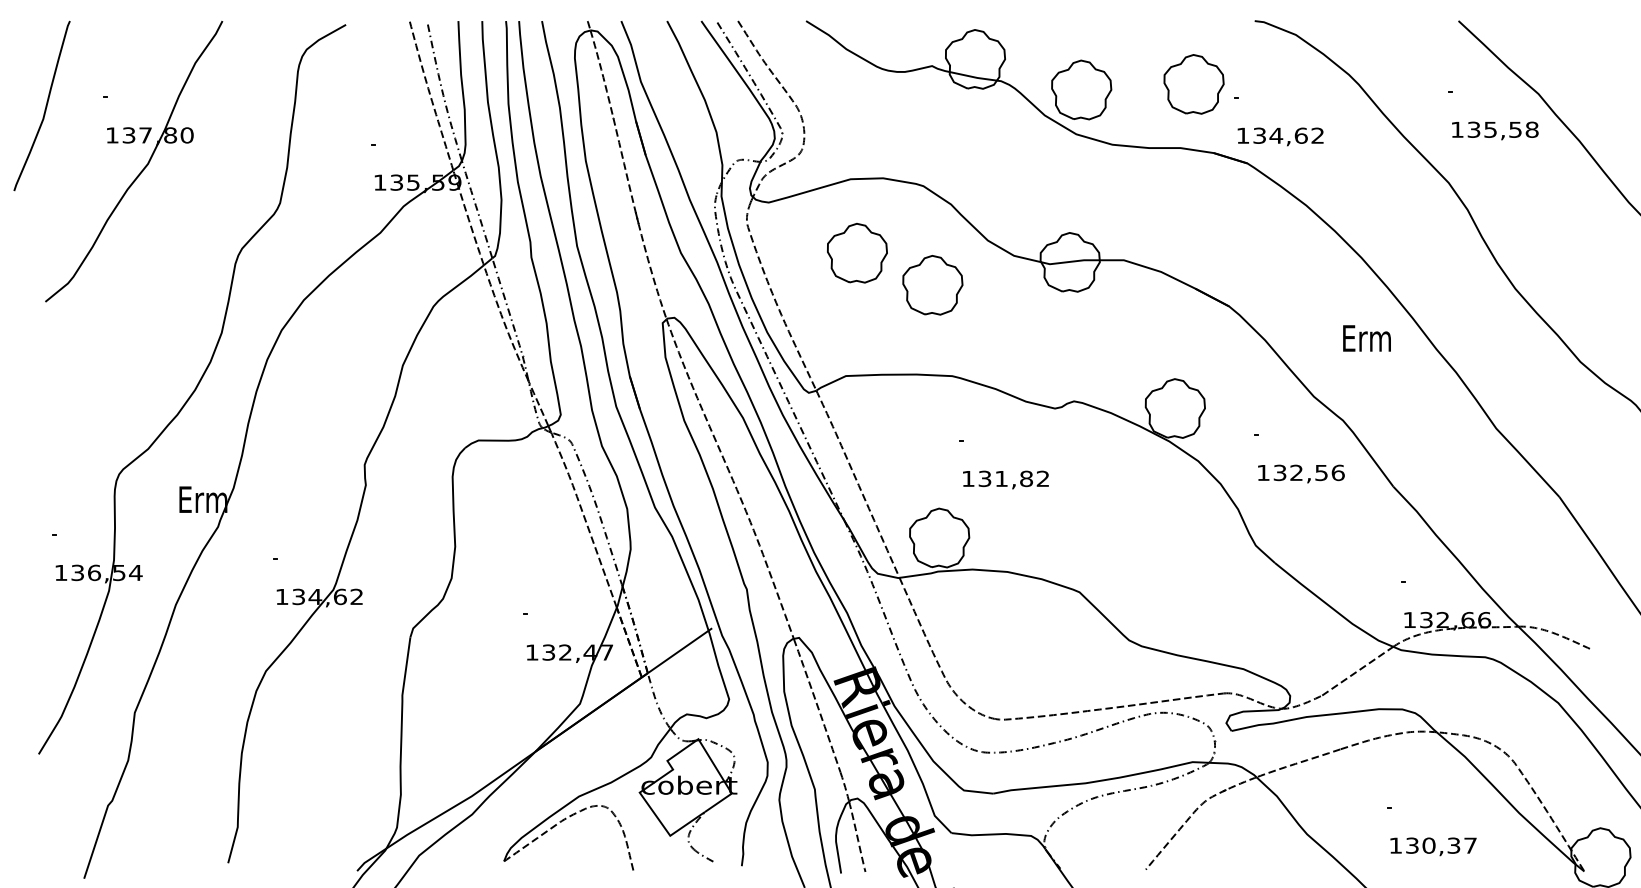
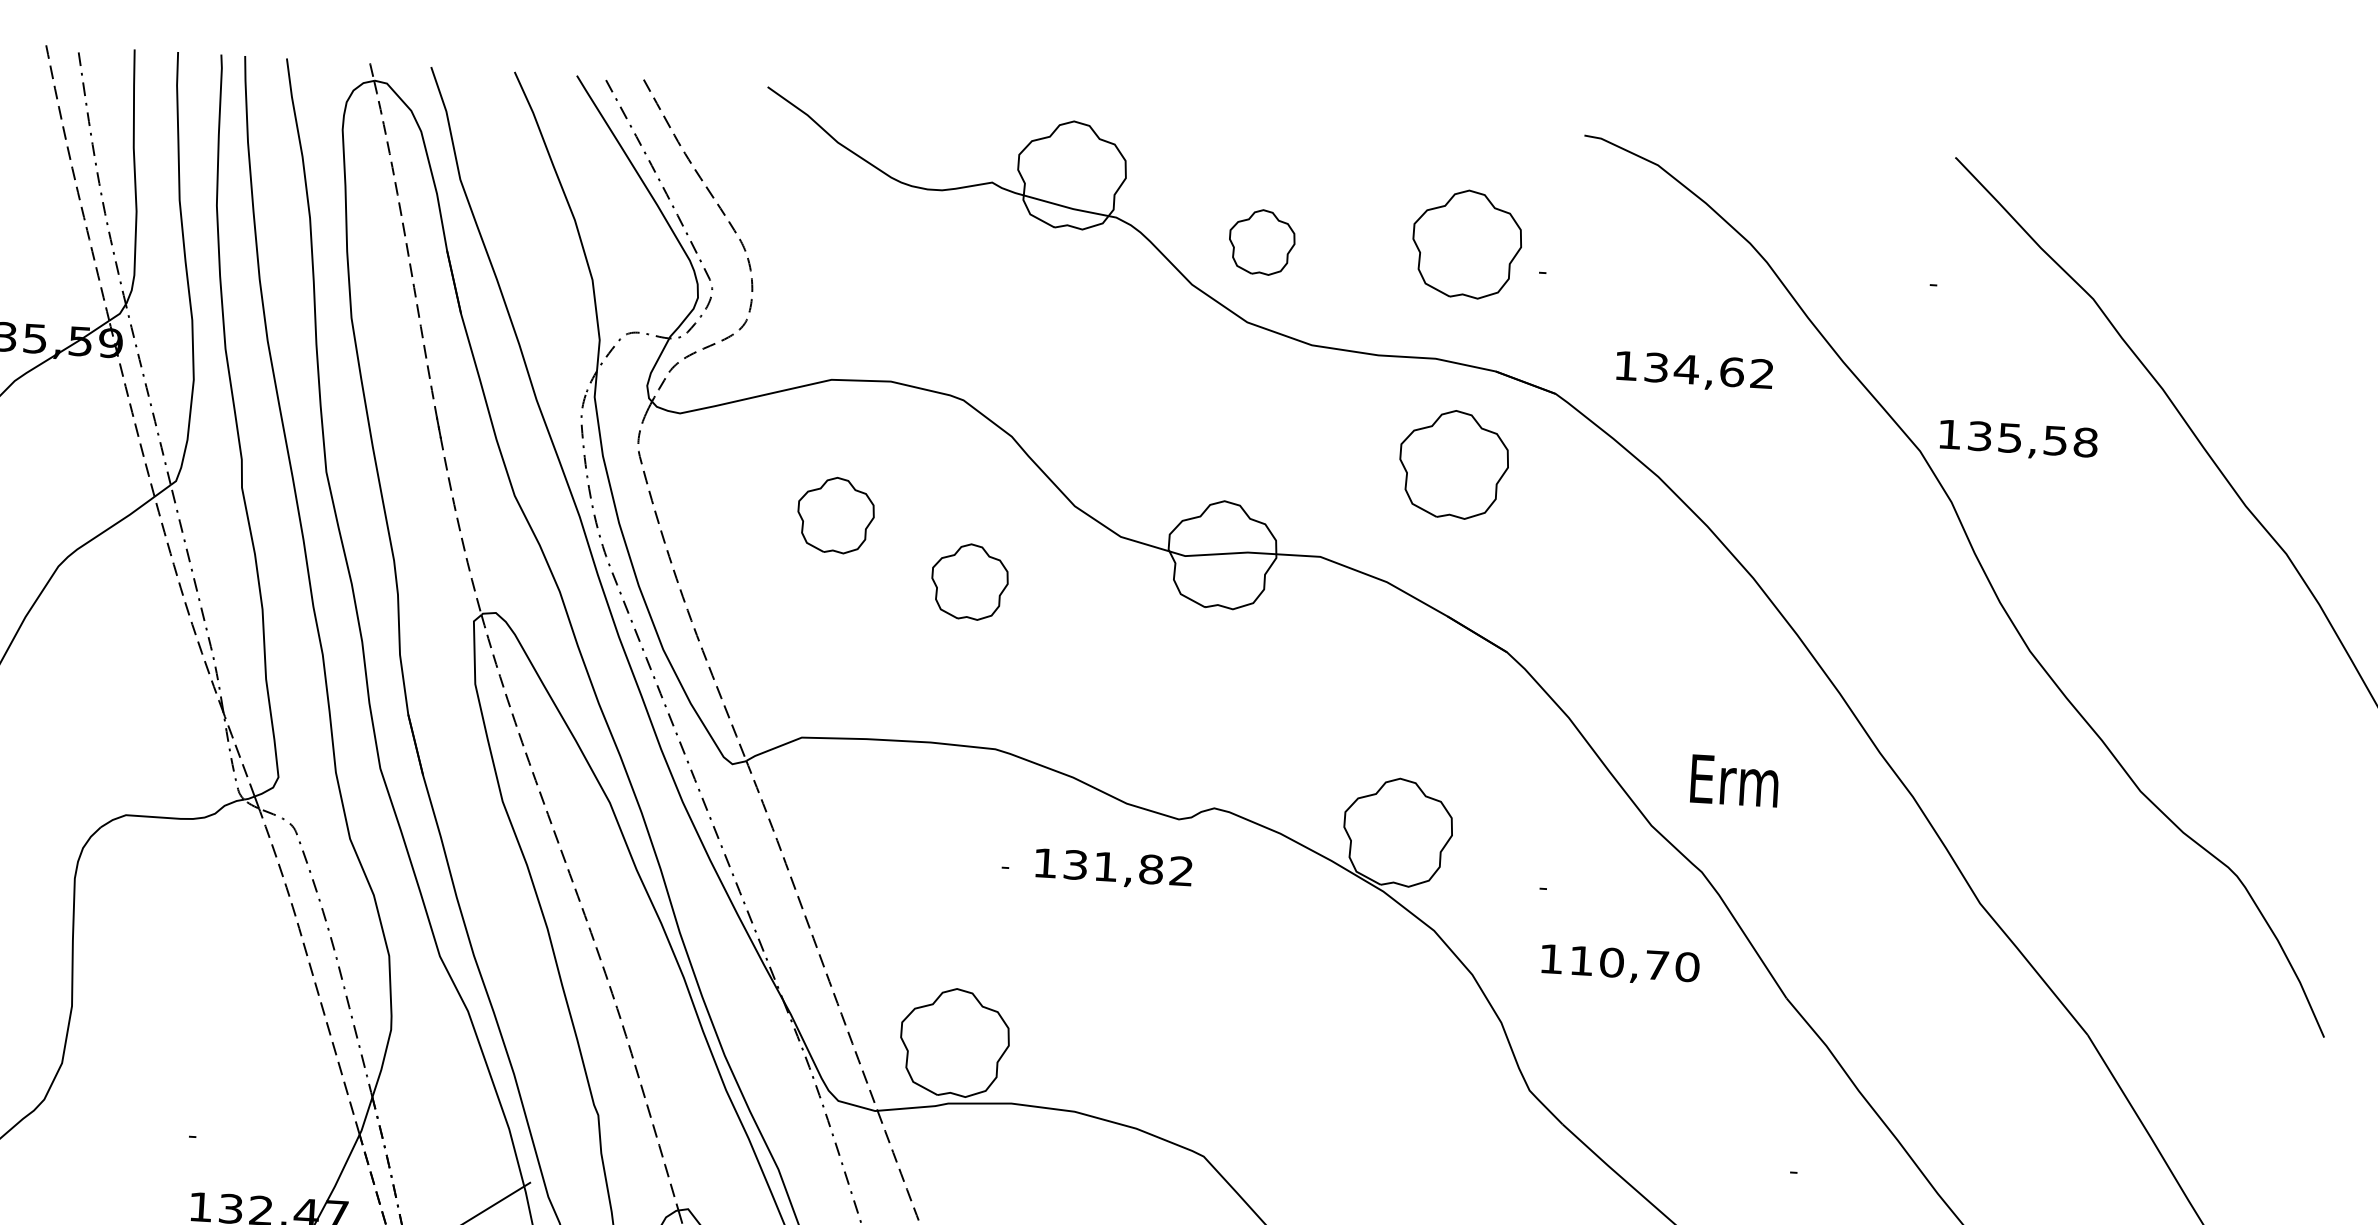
part: (1081, 89) -> (1261, 241), size x0.6
text: (1495, 130) -> (2019, 439), moved
text: (1280, 136) -> (1694, 371), moved
part: (1193, 205) -> (1452, 464), added
part: (857, 253) -> (836, 515), size x0.7
part: (932, 285) -> (969, 582), size x0.7
text: (1366, 338) -> (1733, 781), moved
text: (1308, 472) -> (1633, 963), 132,56 -> 110,70
text: (1005, 479) -> (1112, 868), moved

